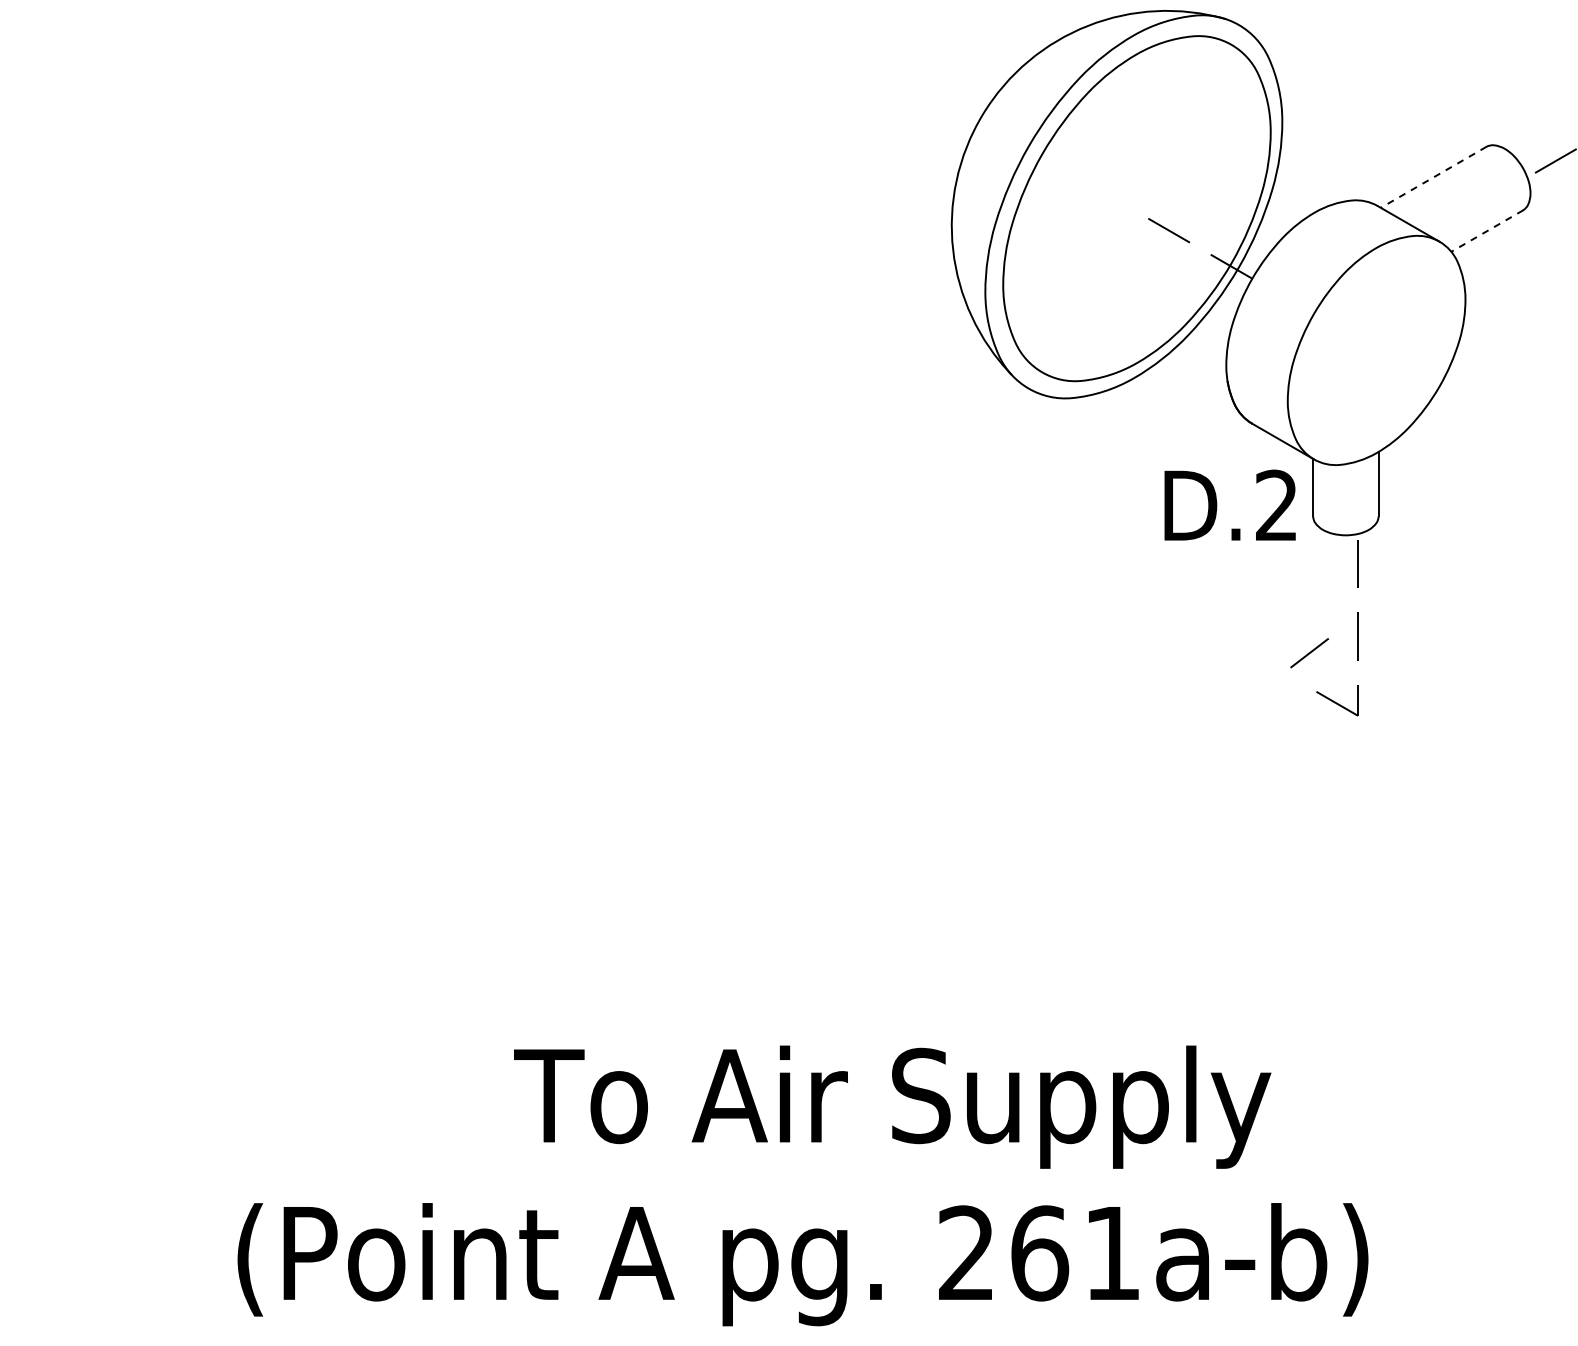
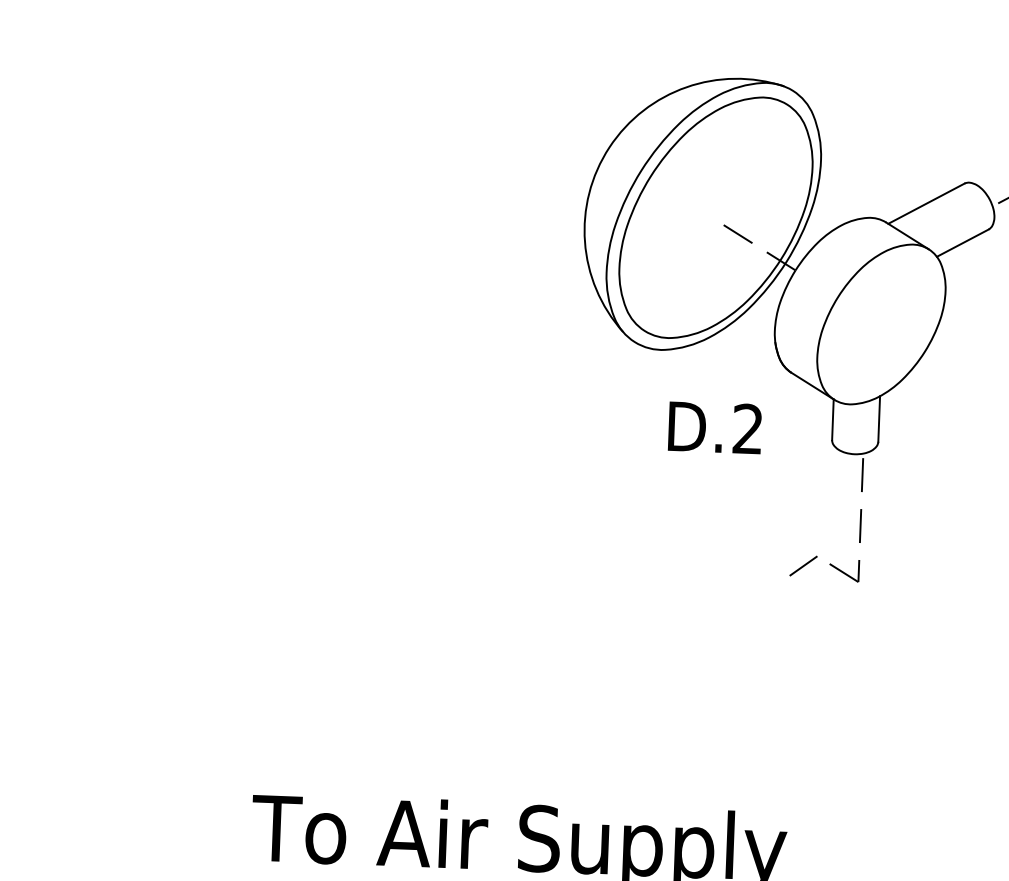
line: (1433, 177) -> (926, 203), dashed -> solid
line: (1487, 231) -> (963, 243), dashed -> solid
text: (1229, 504) -> (714, 427), moved
line: (1309, 653) -> (803, 566), moved

